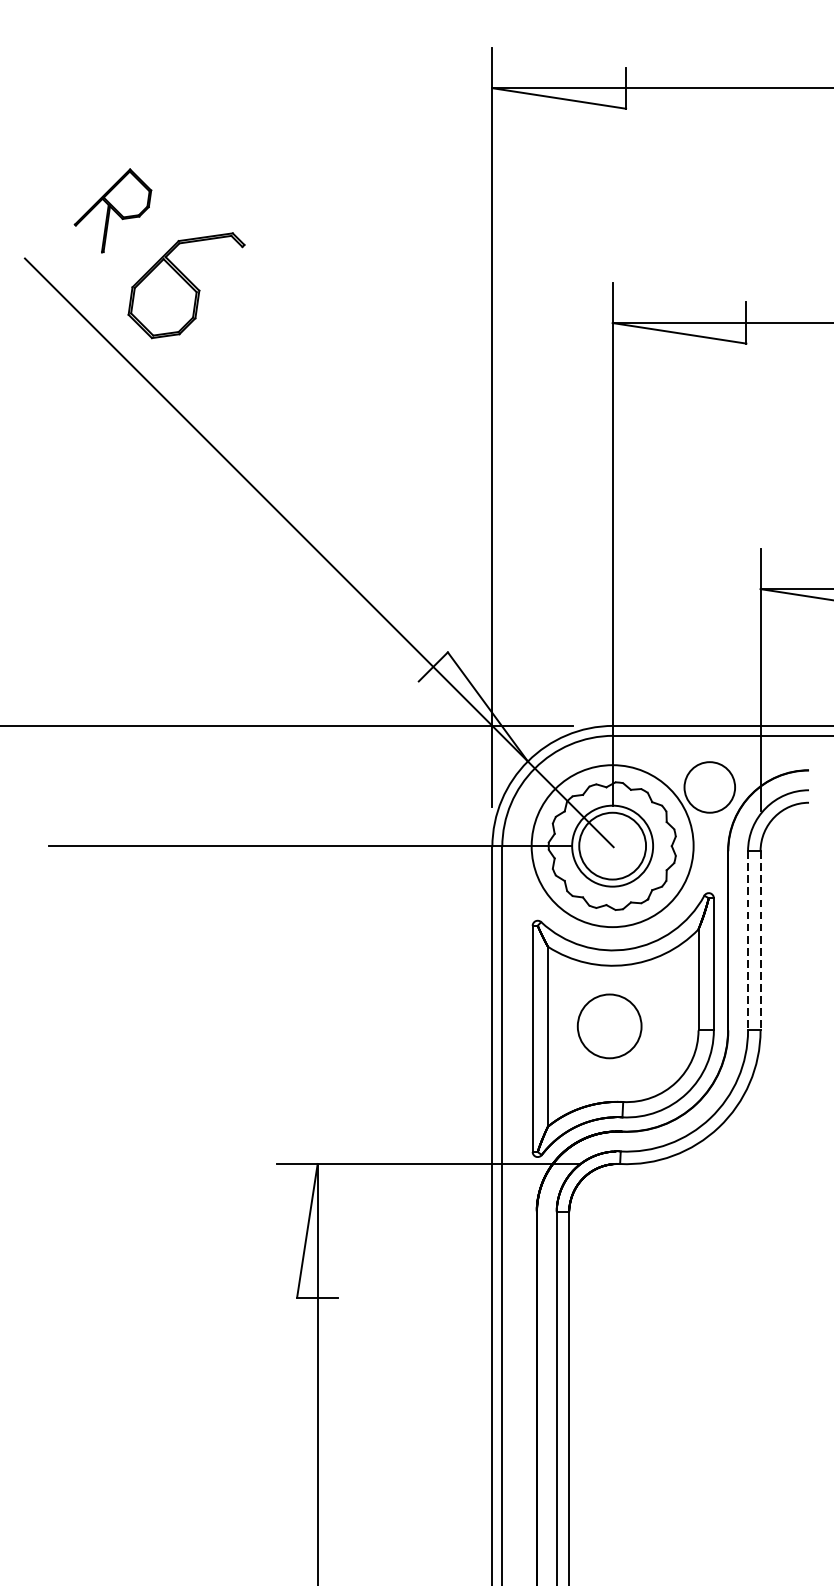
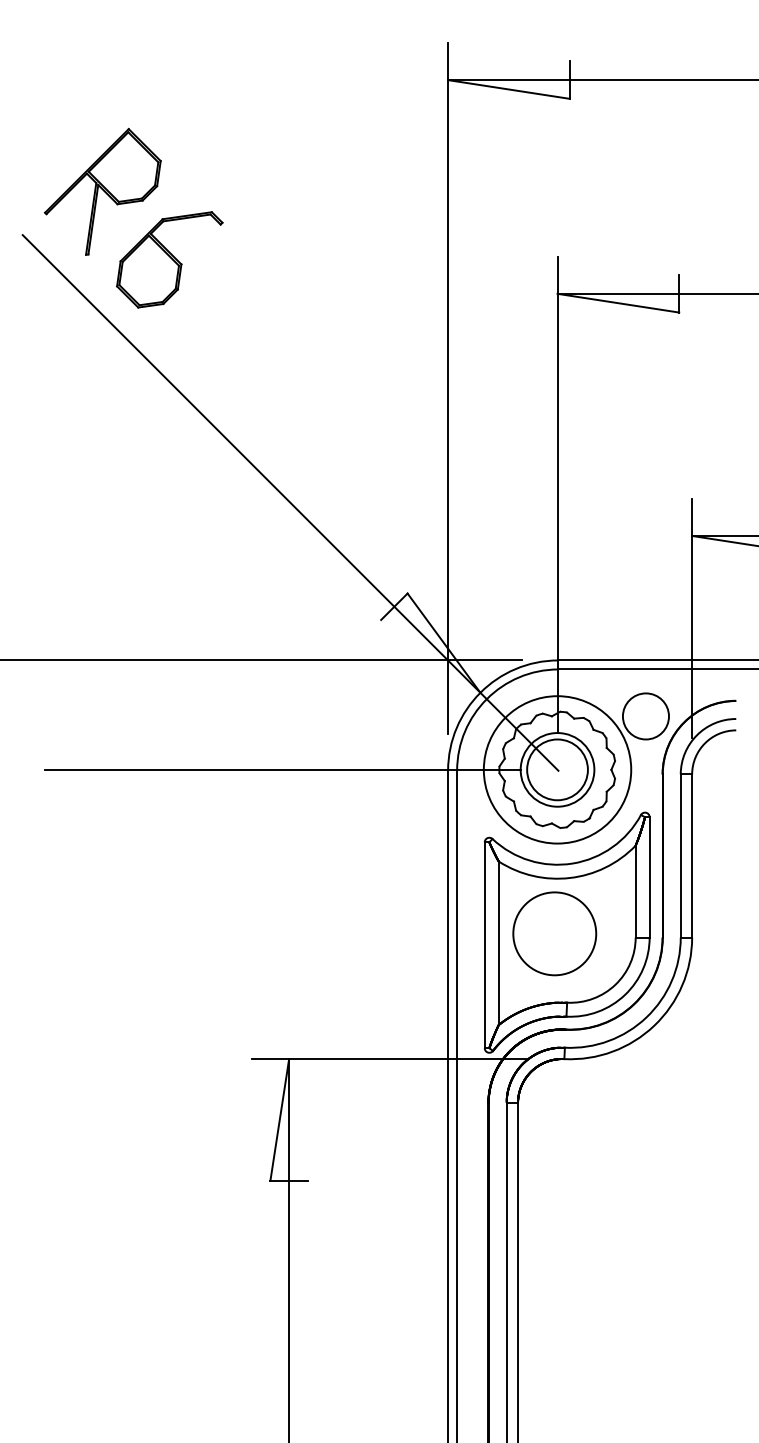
part: (112, 210) -> (102, 191), size x1.67
line: (747, 941) -> (680, 856), dashed -> solid
line: (760, 941) -> (692, 856), dashed -> solid
circle: (609, 1025) -> (554, 933), size x1.43

